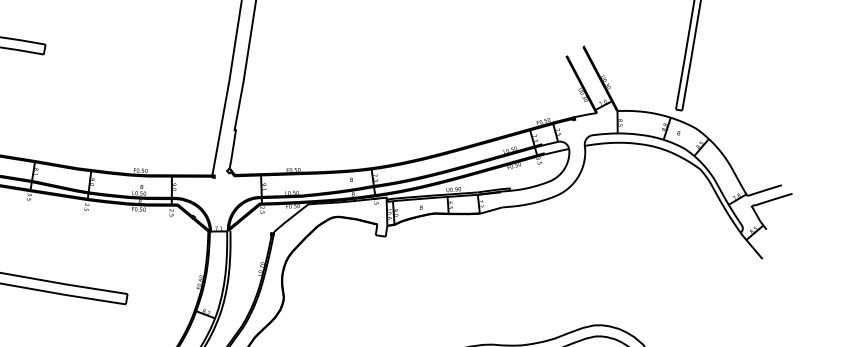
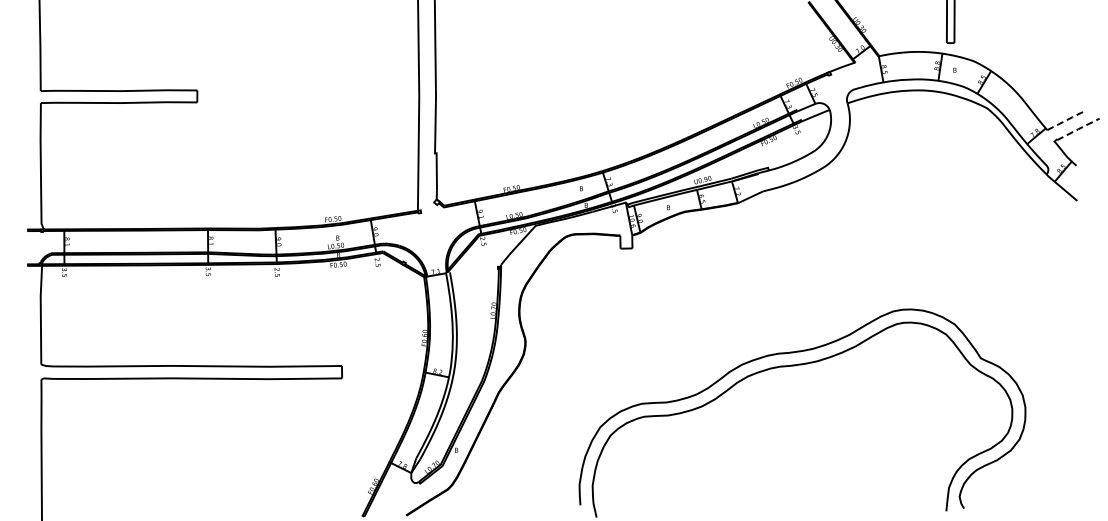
line: (765, 189) -> (1067, 119), solid -> dashed
line: (773, 199) -> (1078, 129), solid -> dashed

